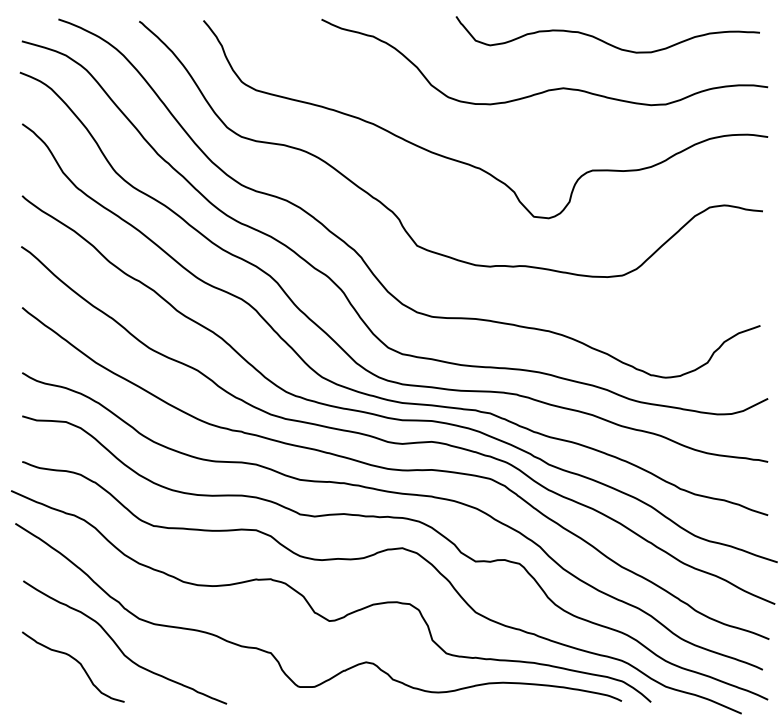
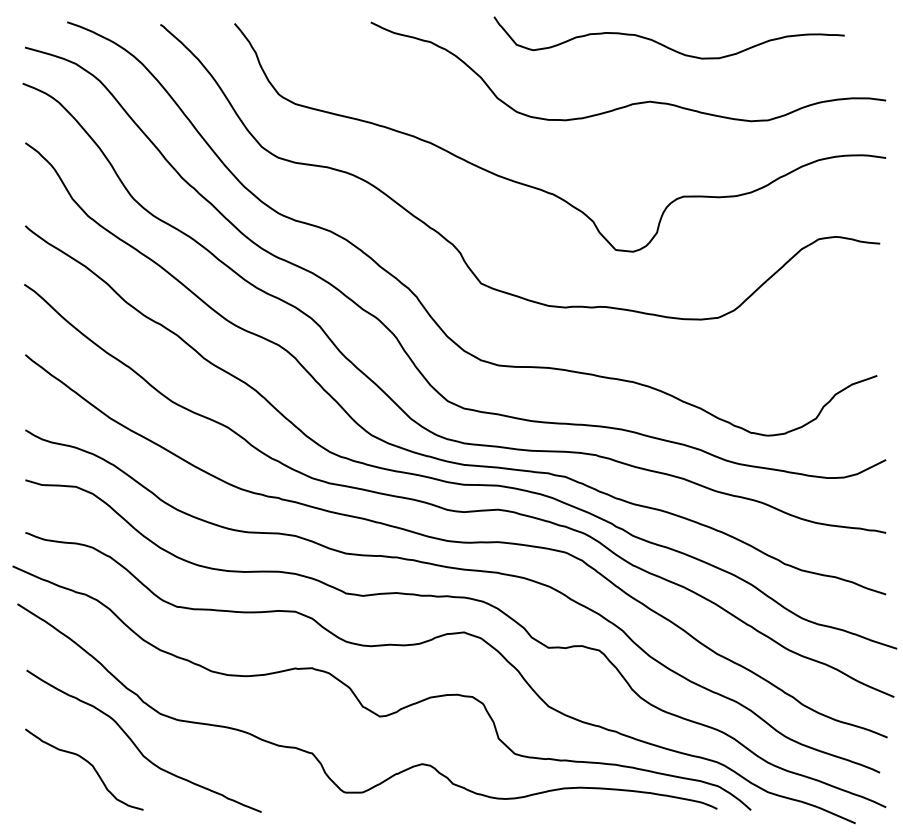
curve: (604, 41) -> (665, 45), moved

